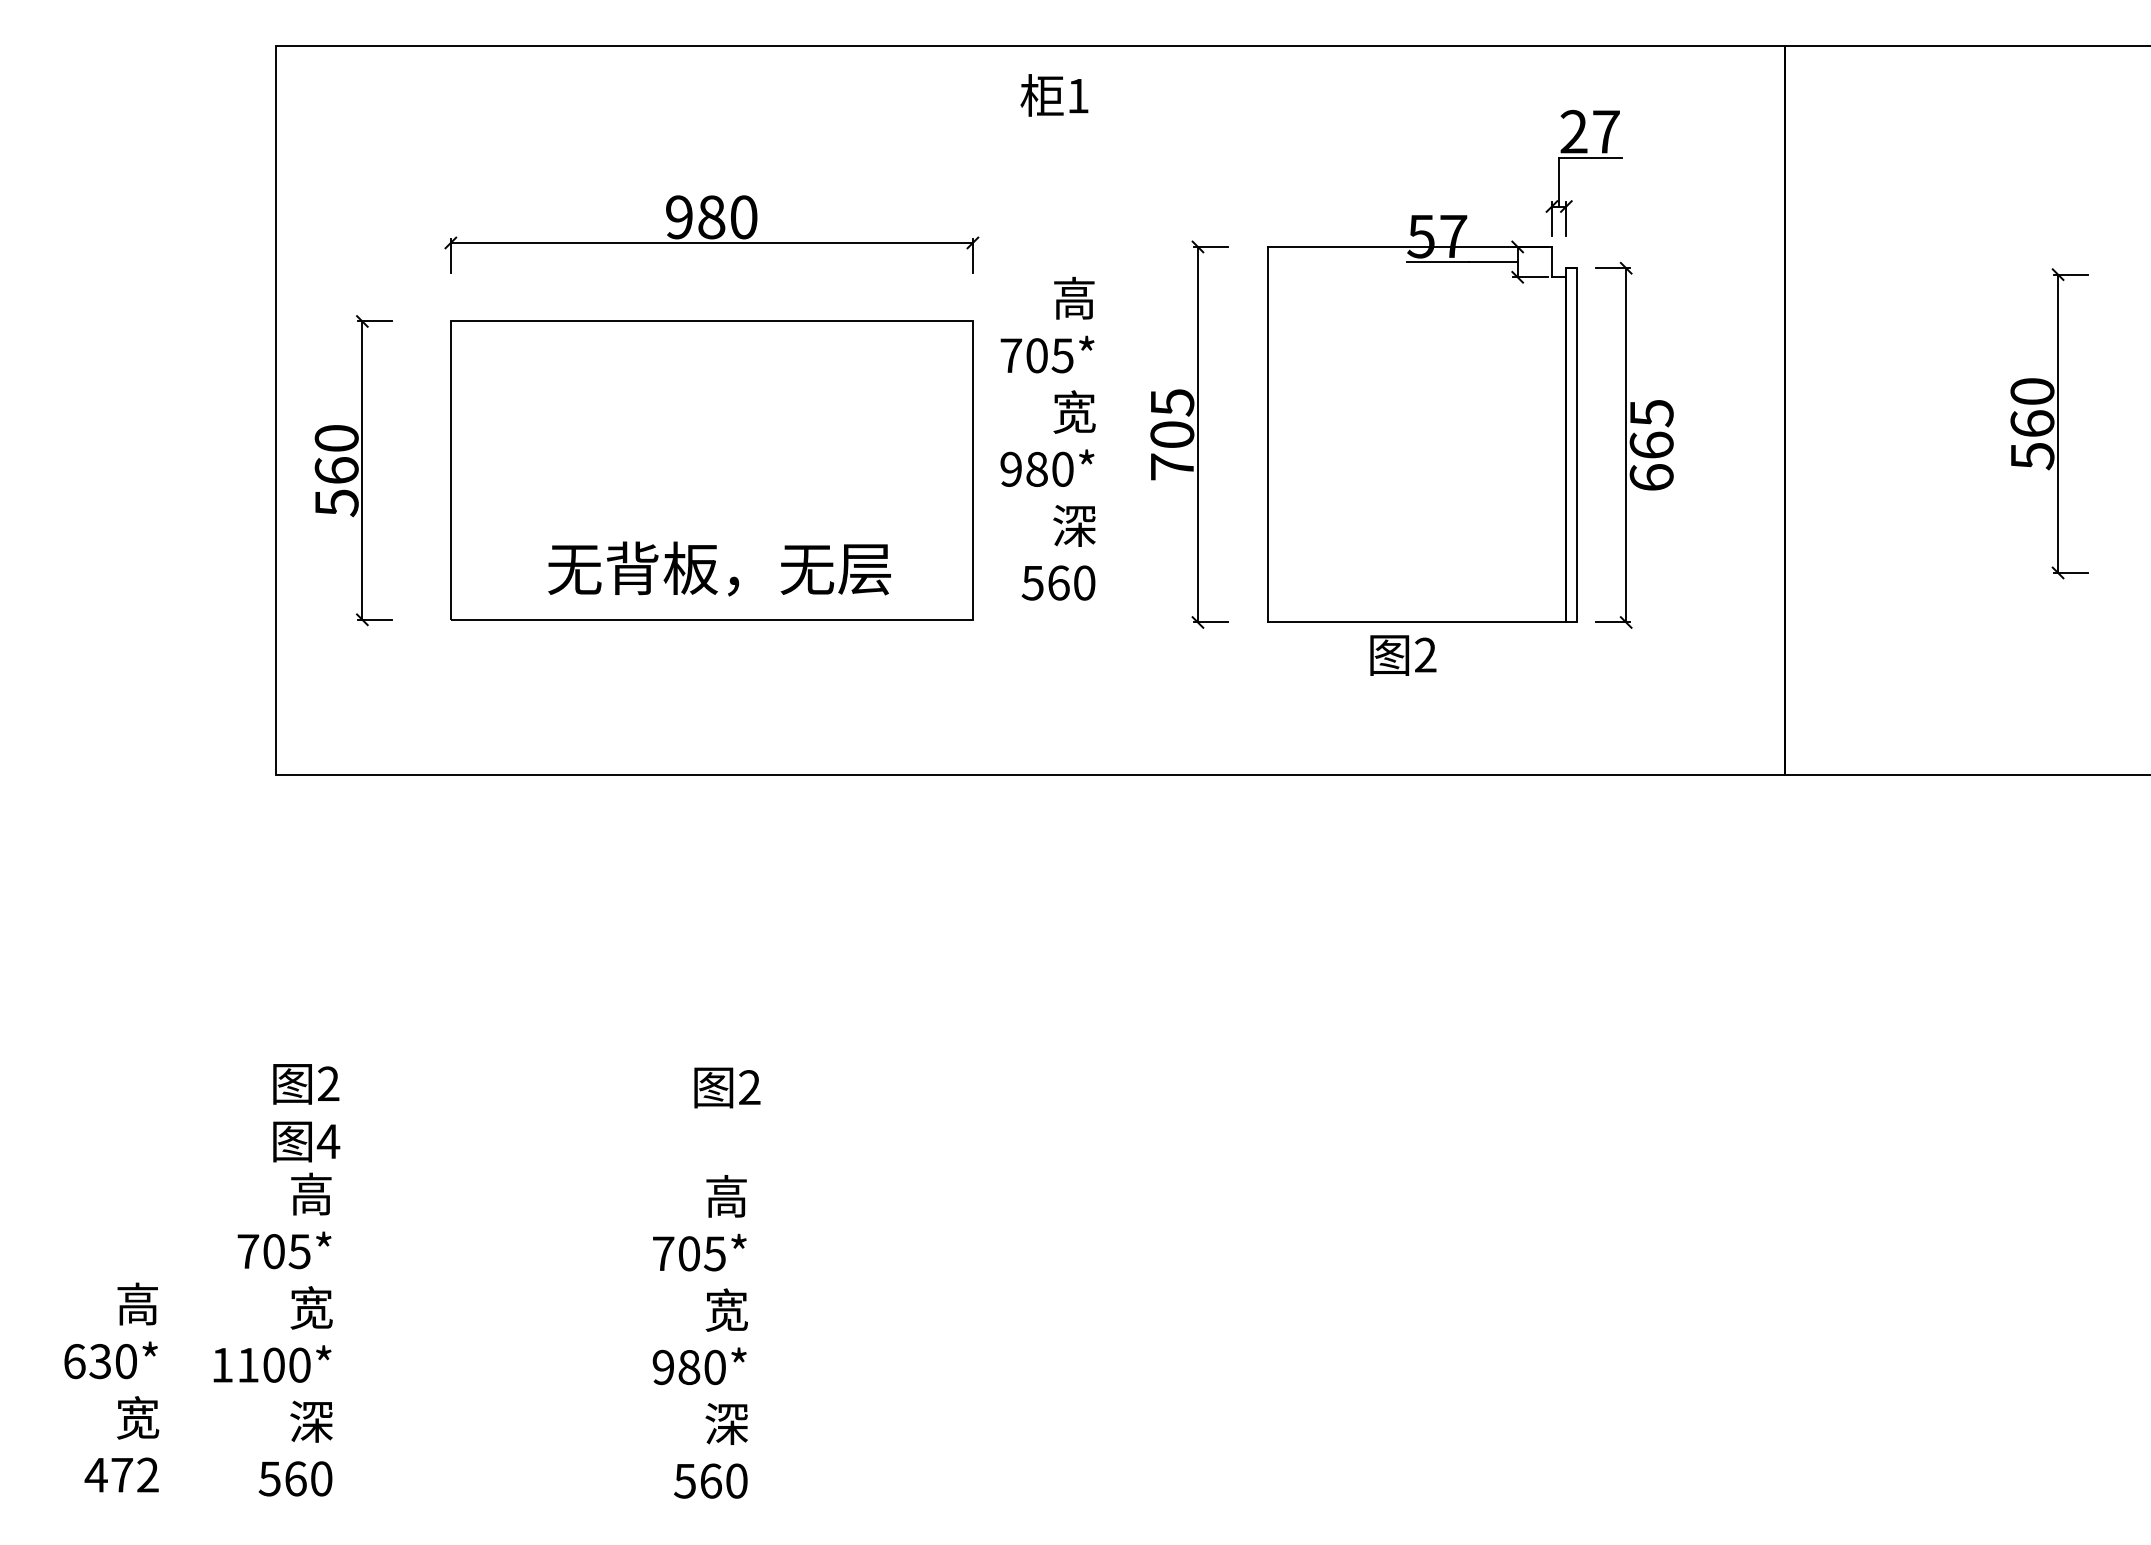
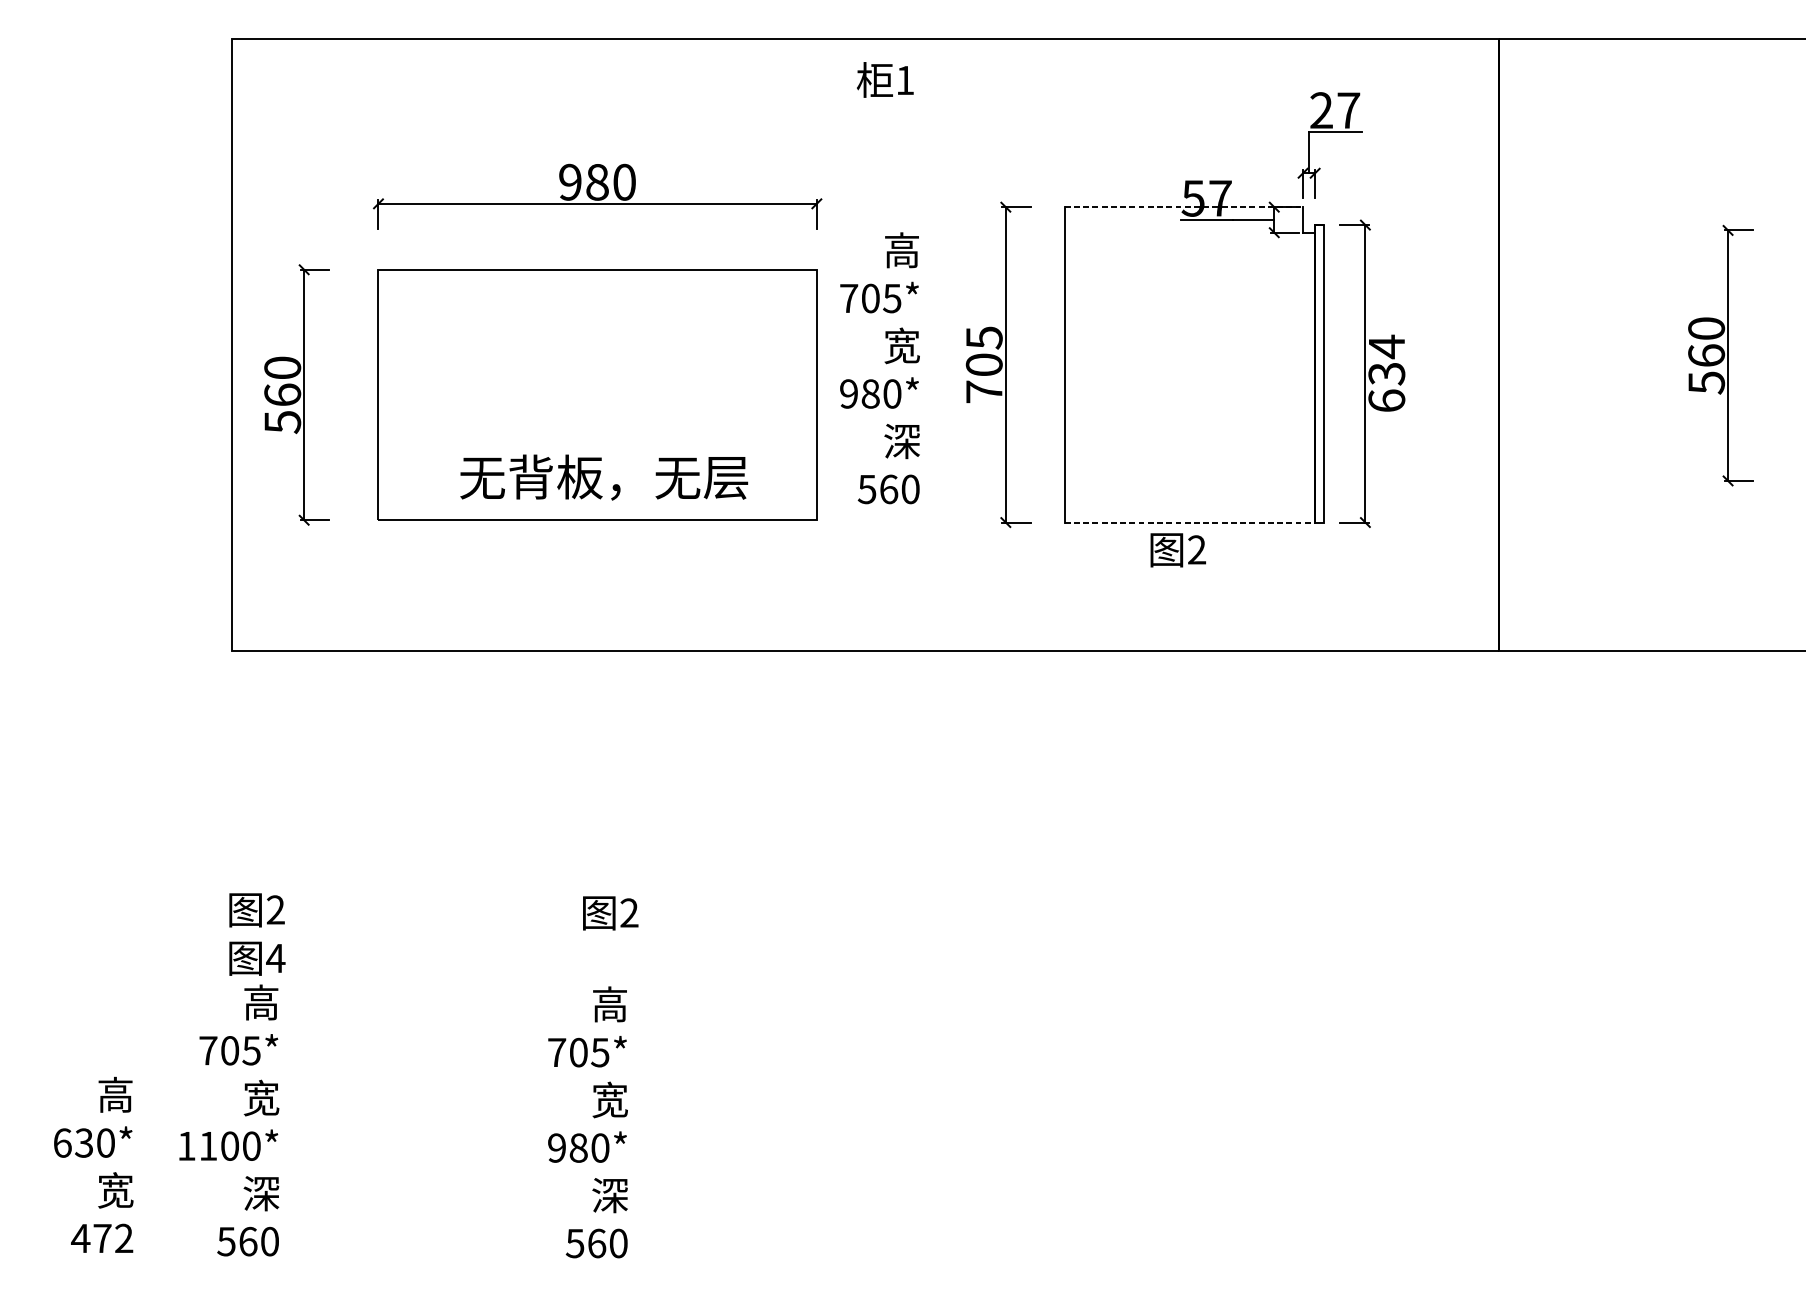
line: (1410, 246) -> (1184, 206), solid -> dashed
text: (1651, 428) -> (1386, 359), 665 -> 634
line: (1417, 622) -> (1190, 522), solid -> dashed

